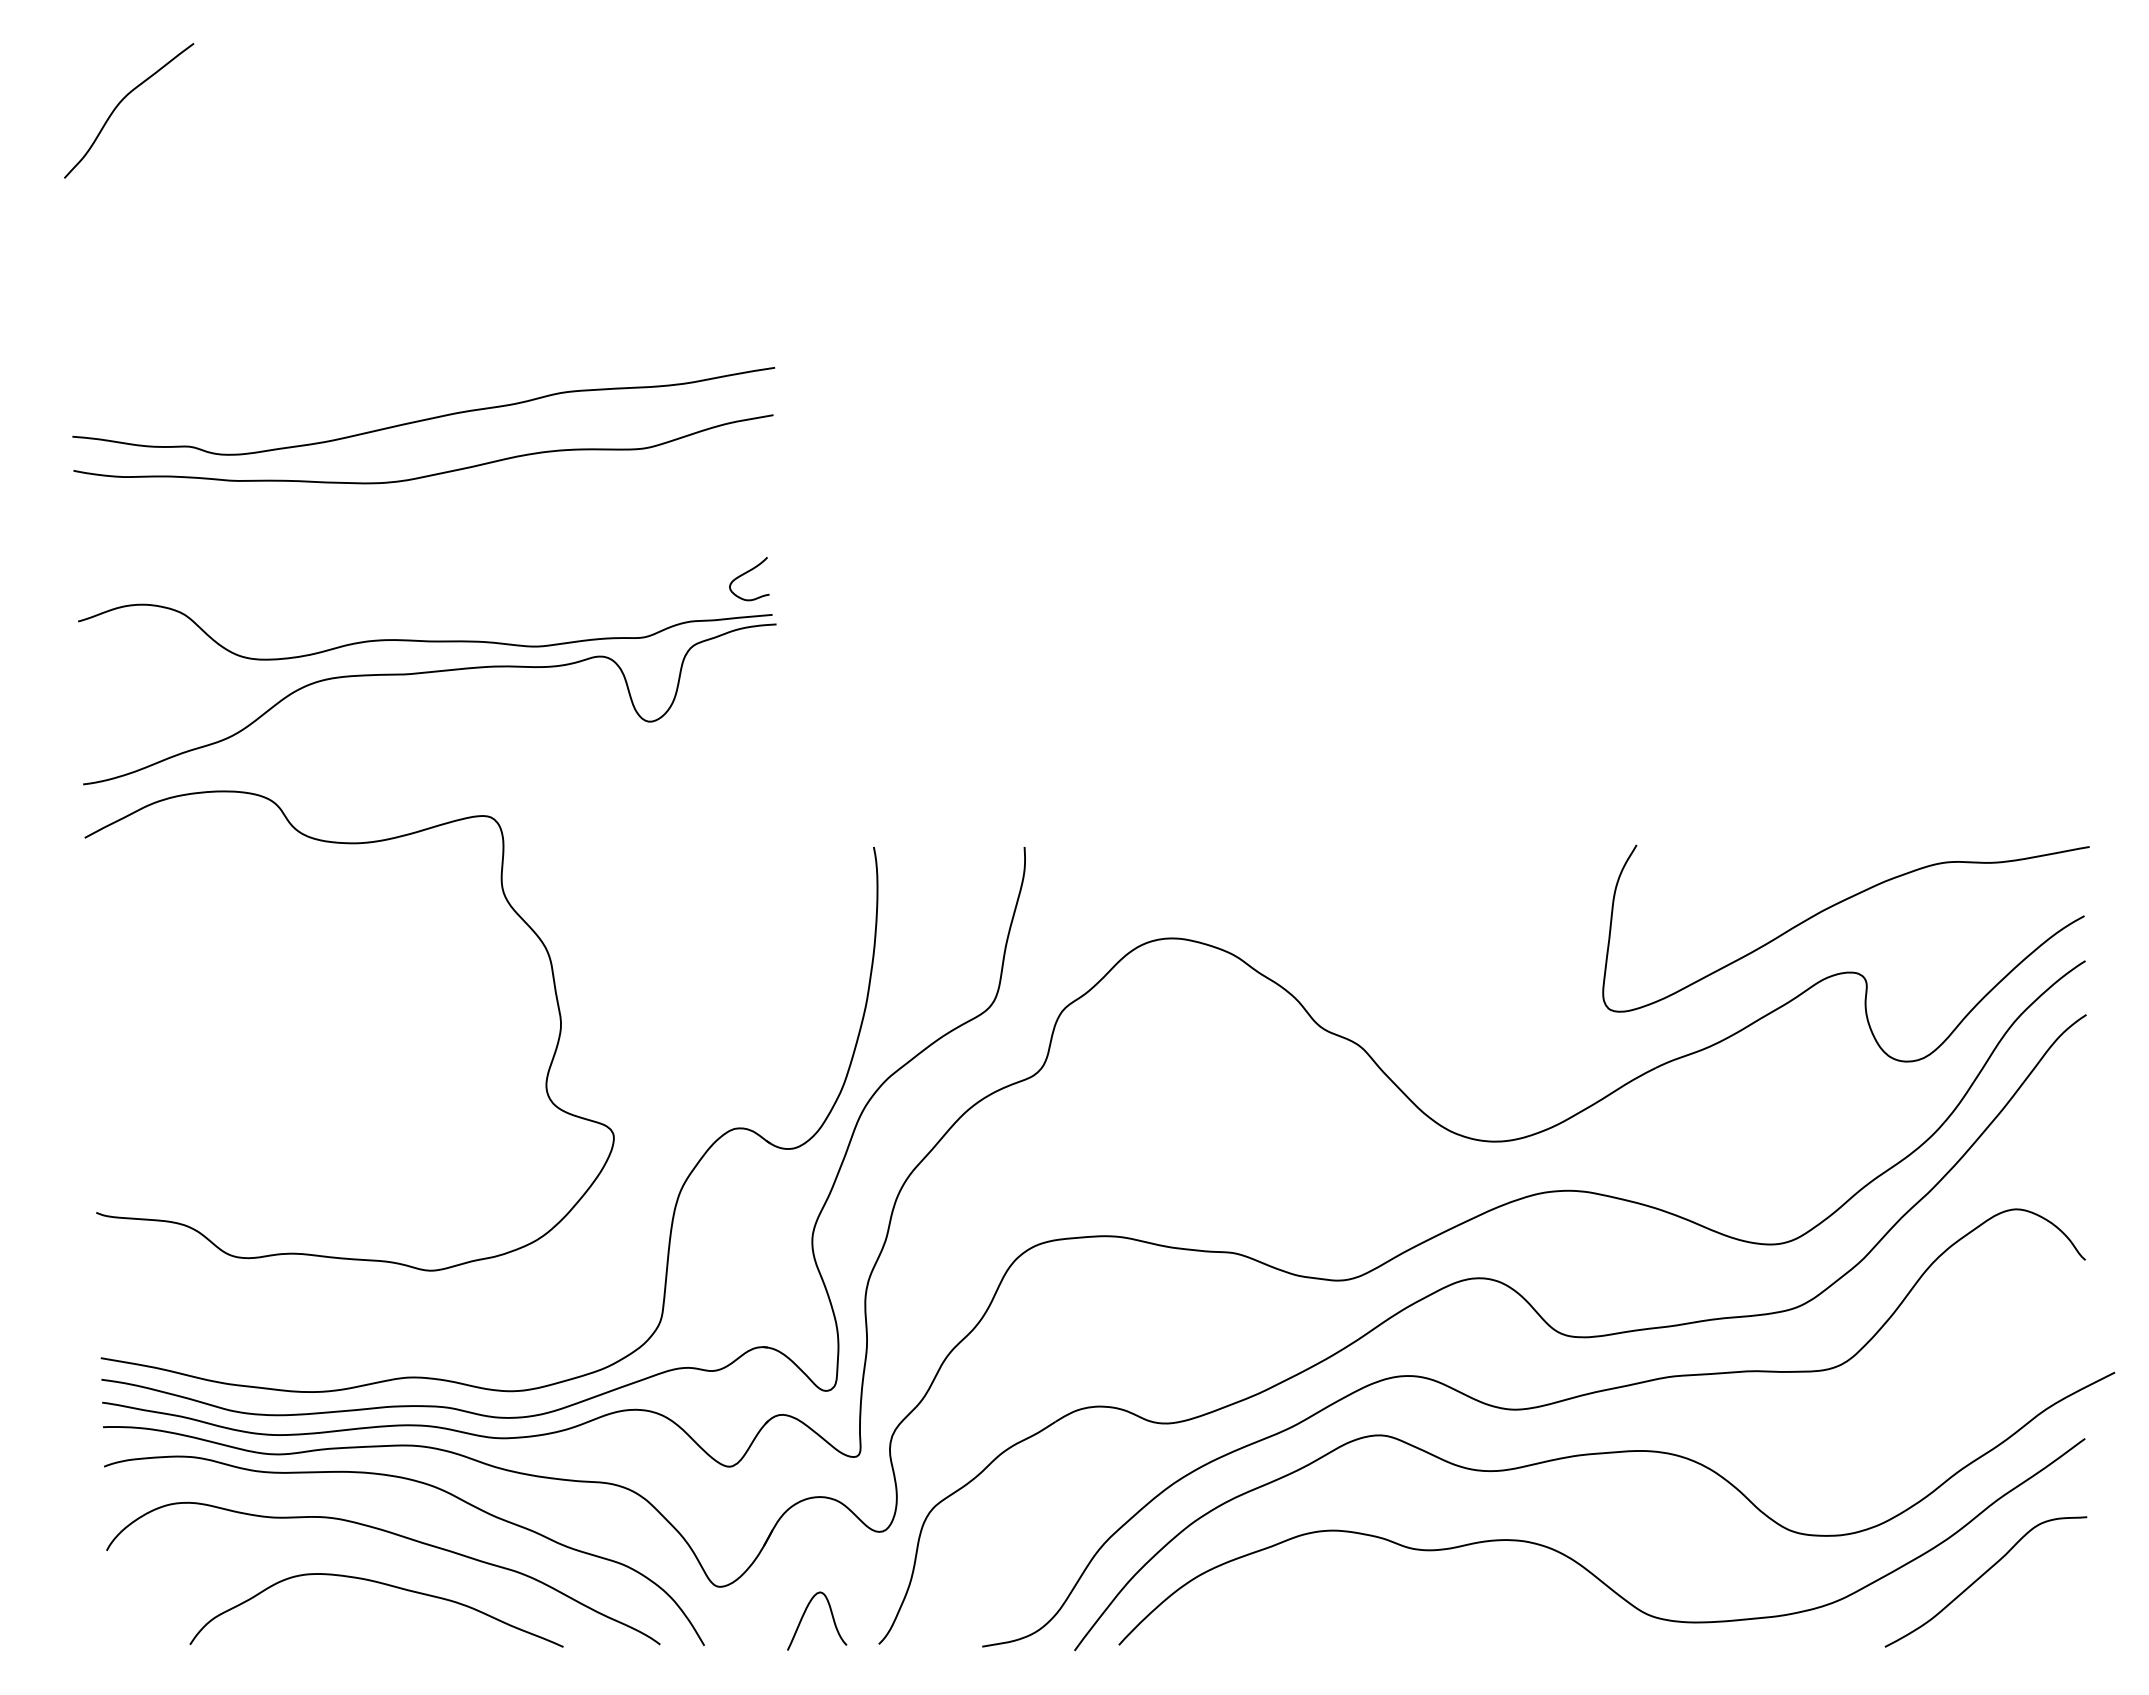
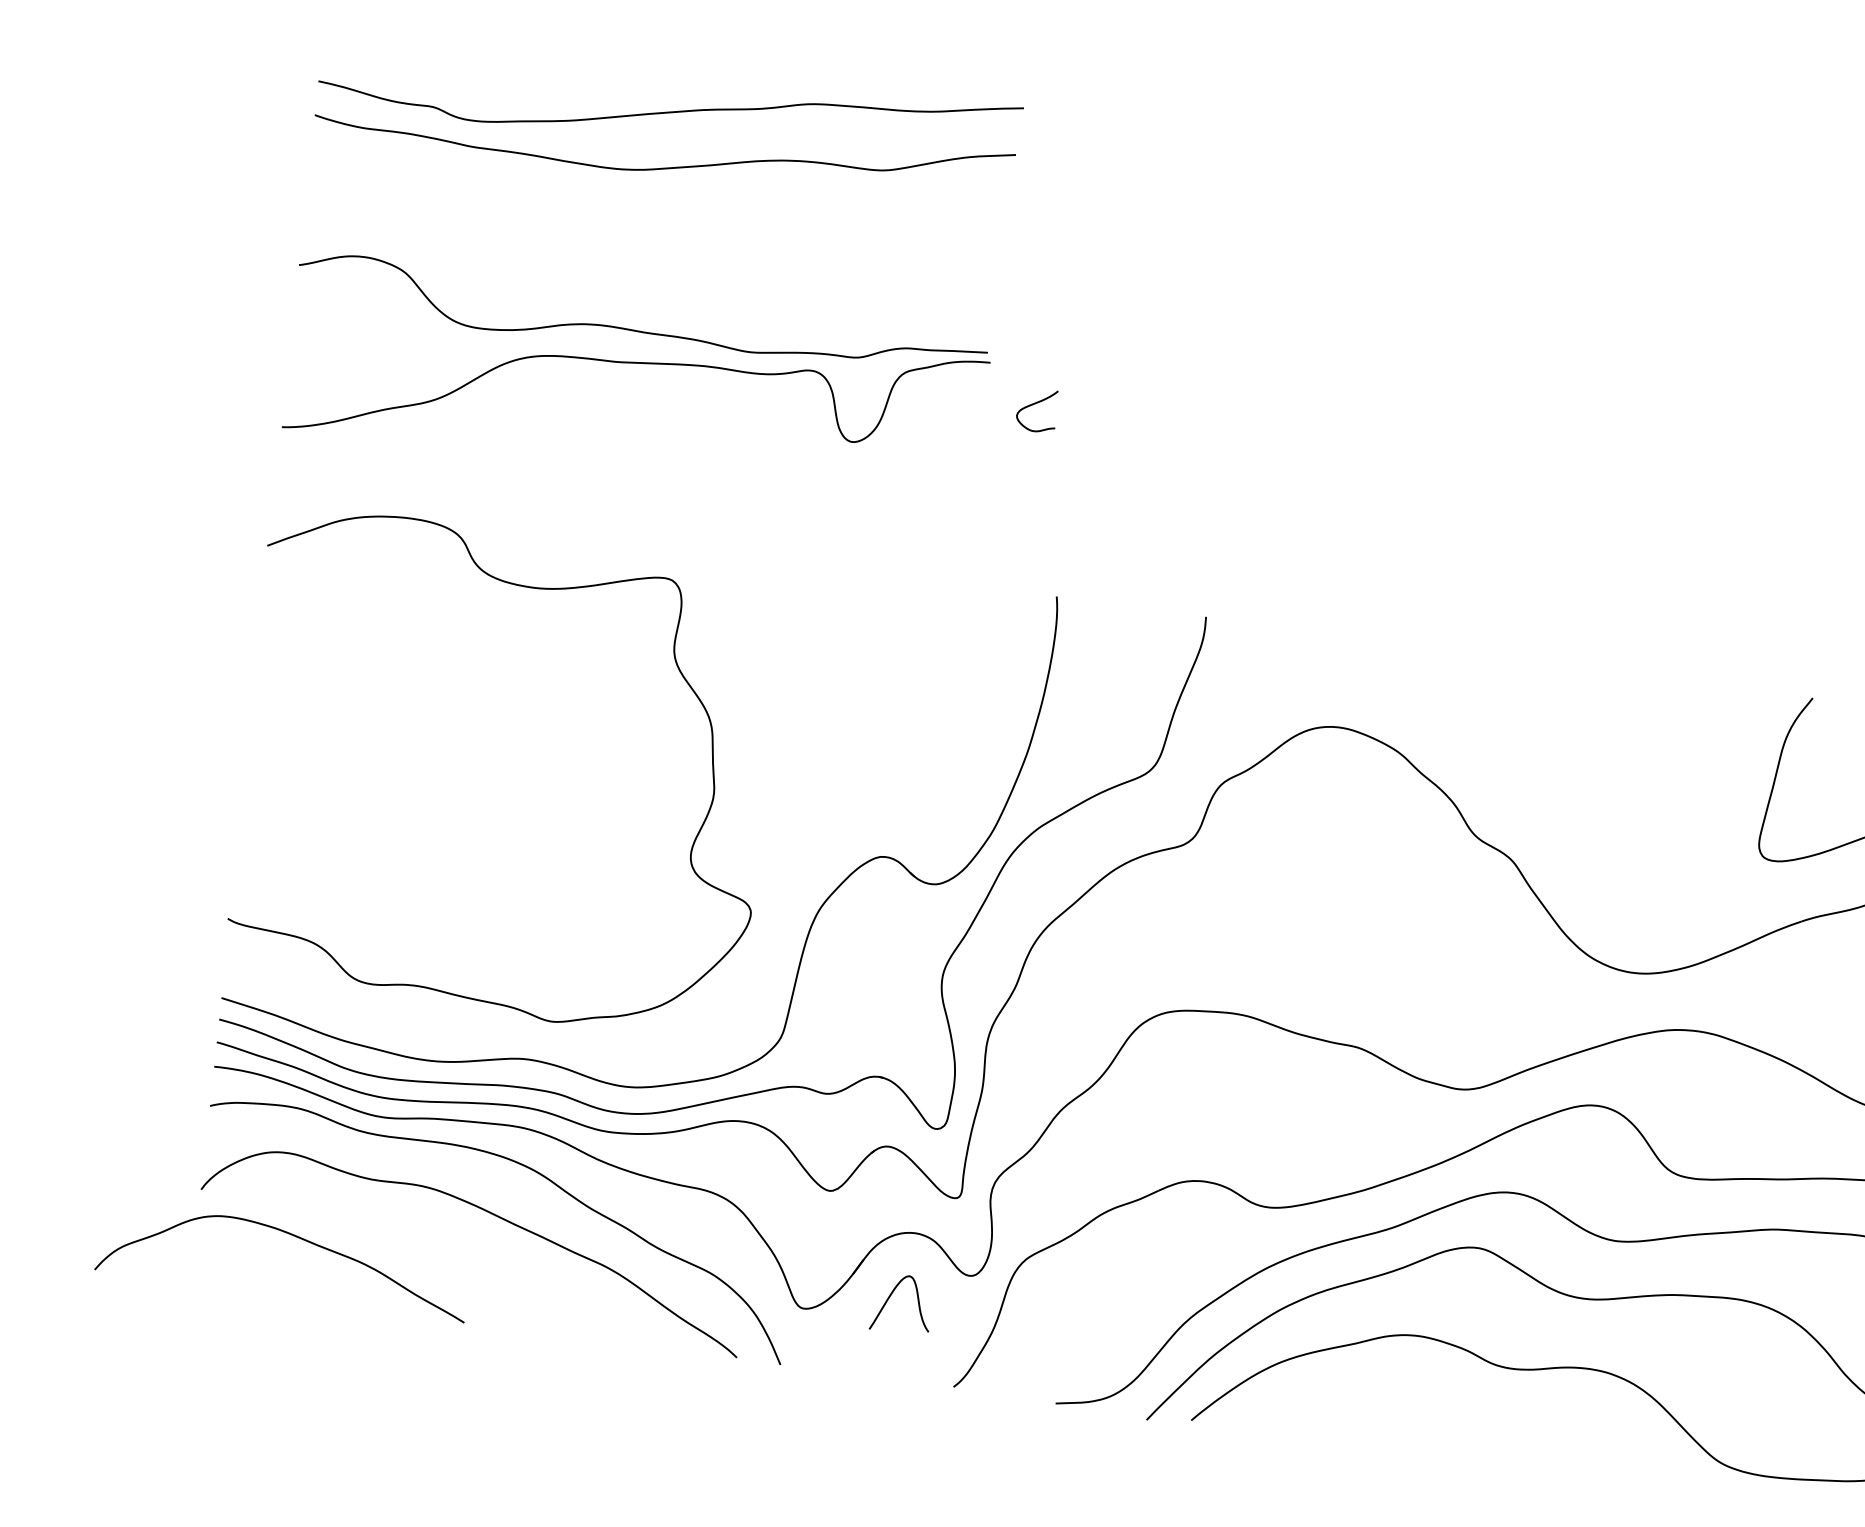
curve: (745, 574) -> (1034, 405), moved
curve: (349, 844) -> (528, 588), moved
curve: (381, 1584) -> (292, 1236), moved
curve: (805, 1613) -> (892, 1295), moved

